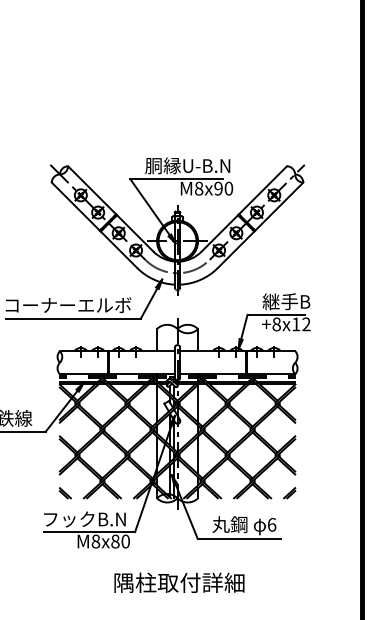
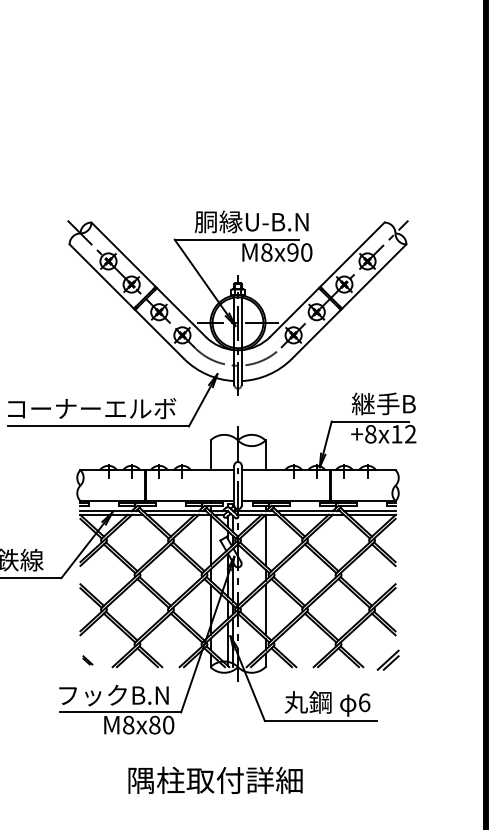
part: (65, 493) -> (87, 660), size x0.6
part: (289, 493) -> (387, 660), size x1.4
text: (179, 582) -> (215, 779), moved

